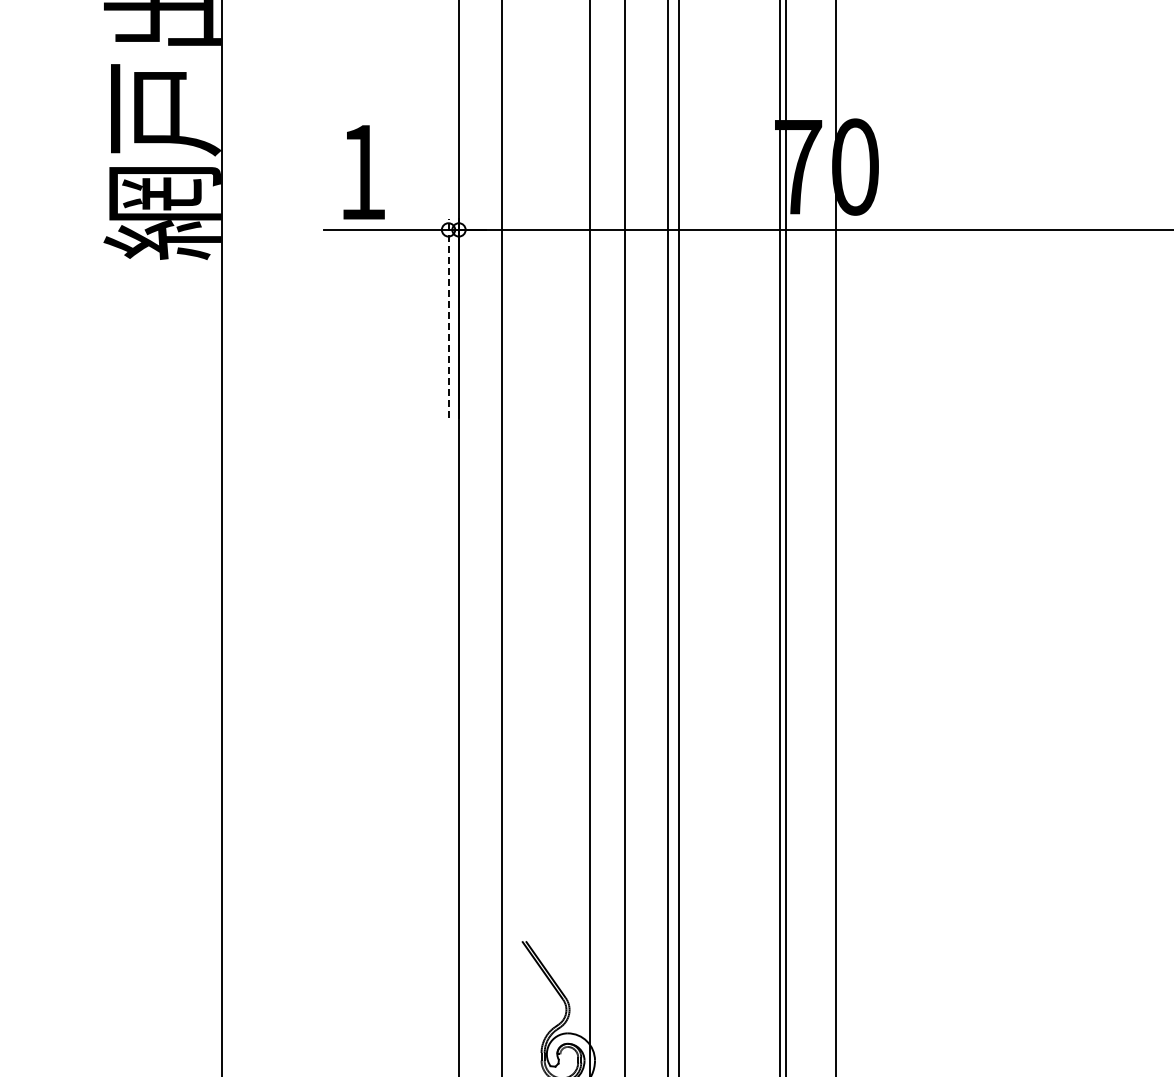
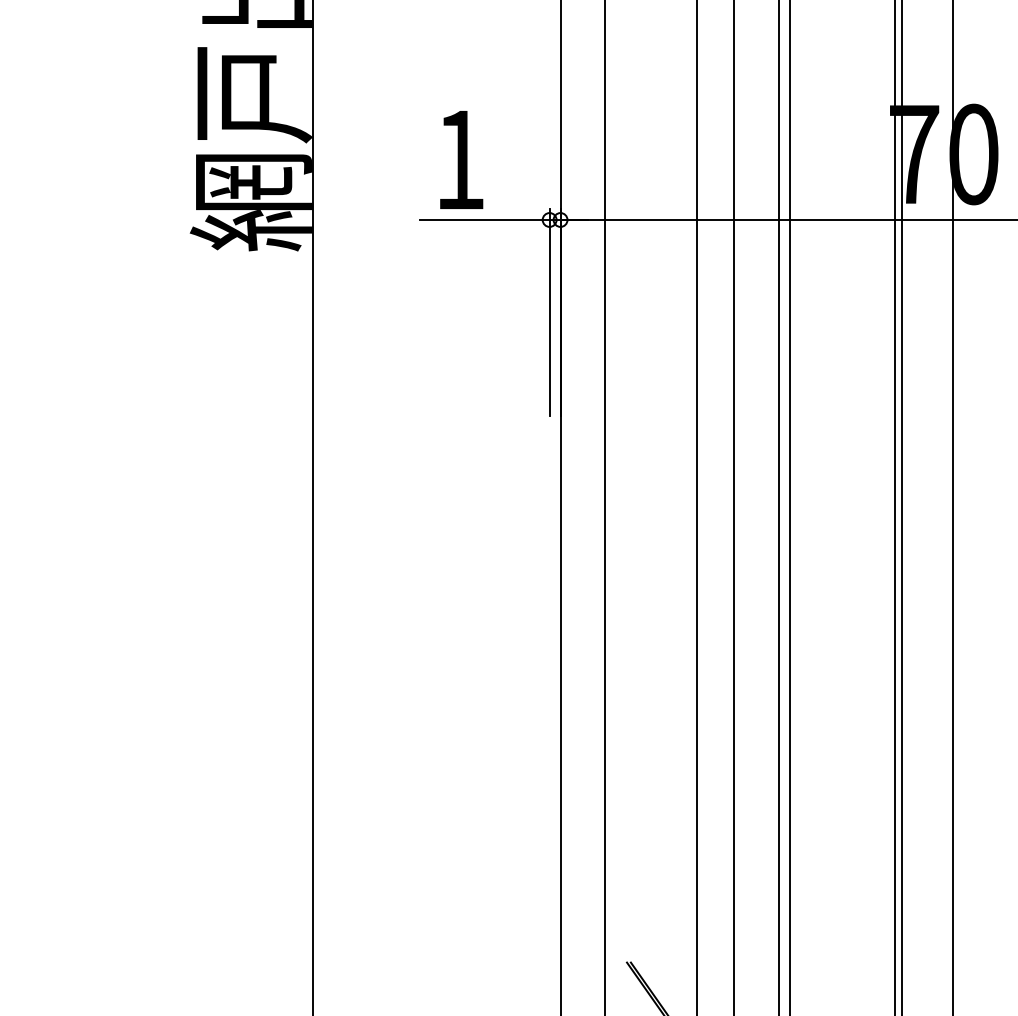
line: (448, 318) -> (549, 312), dashed -> solid

